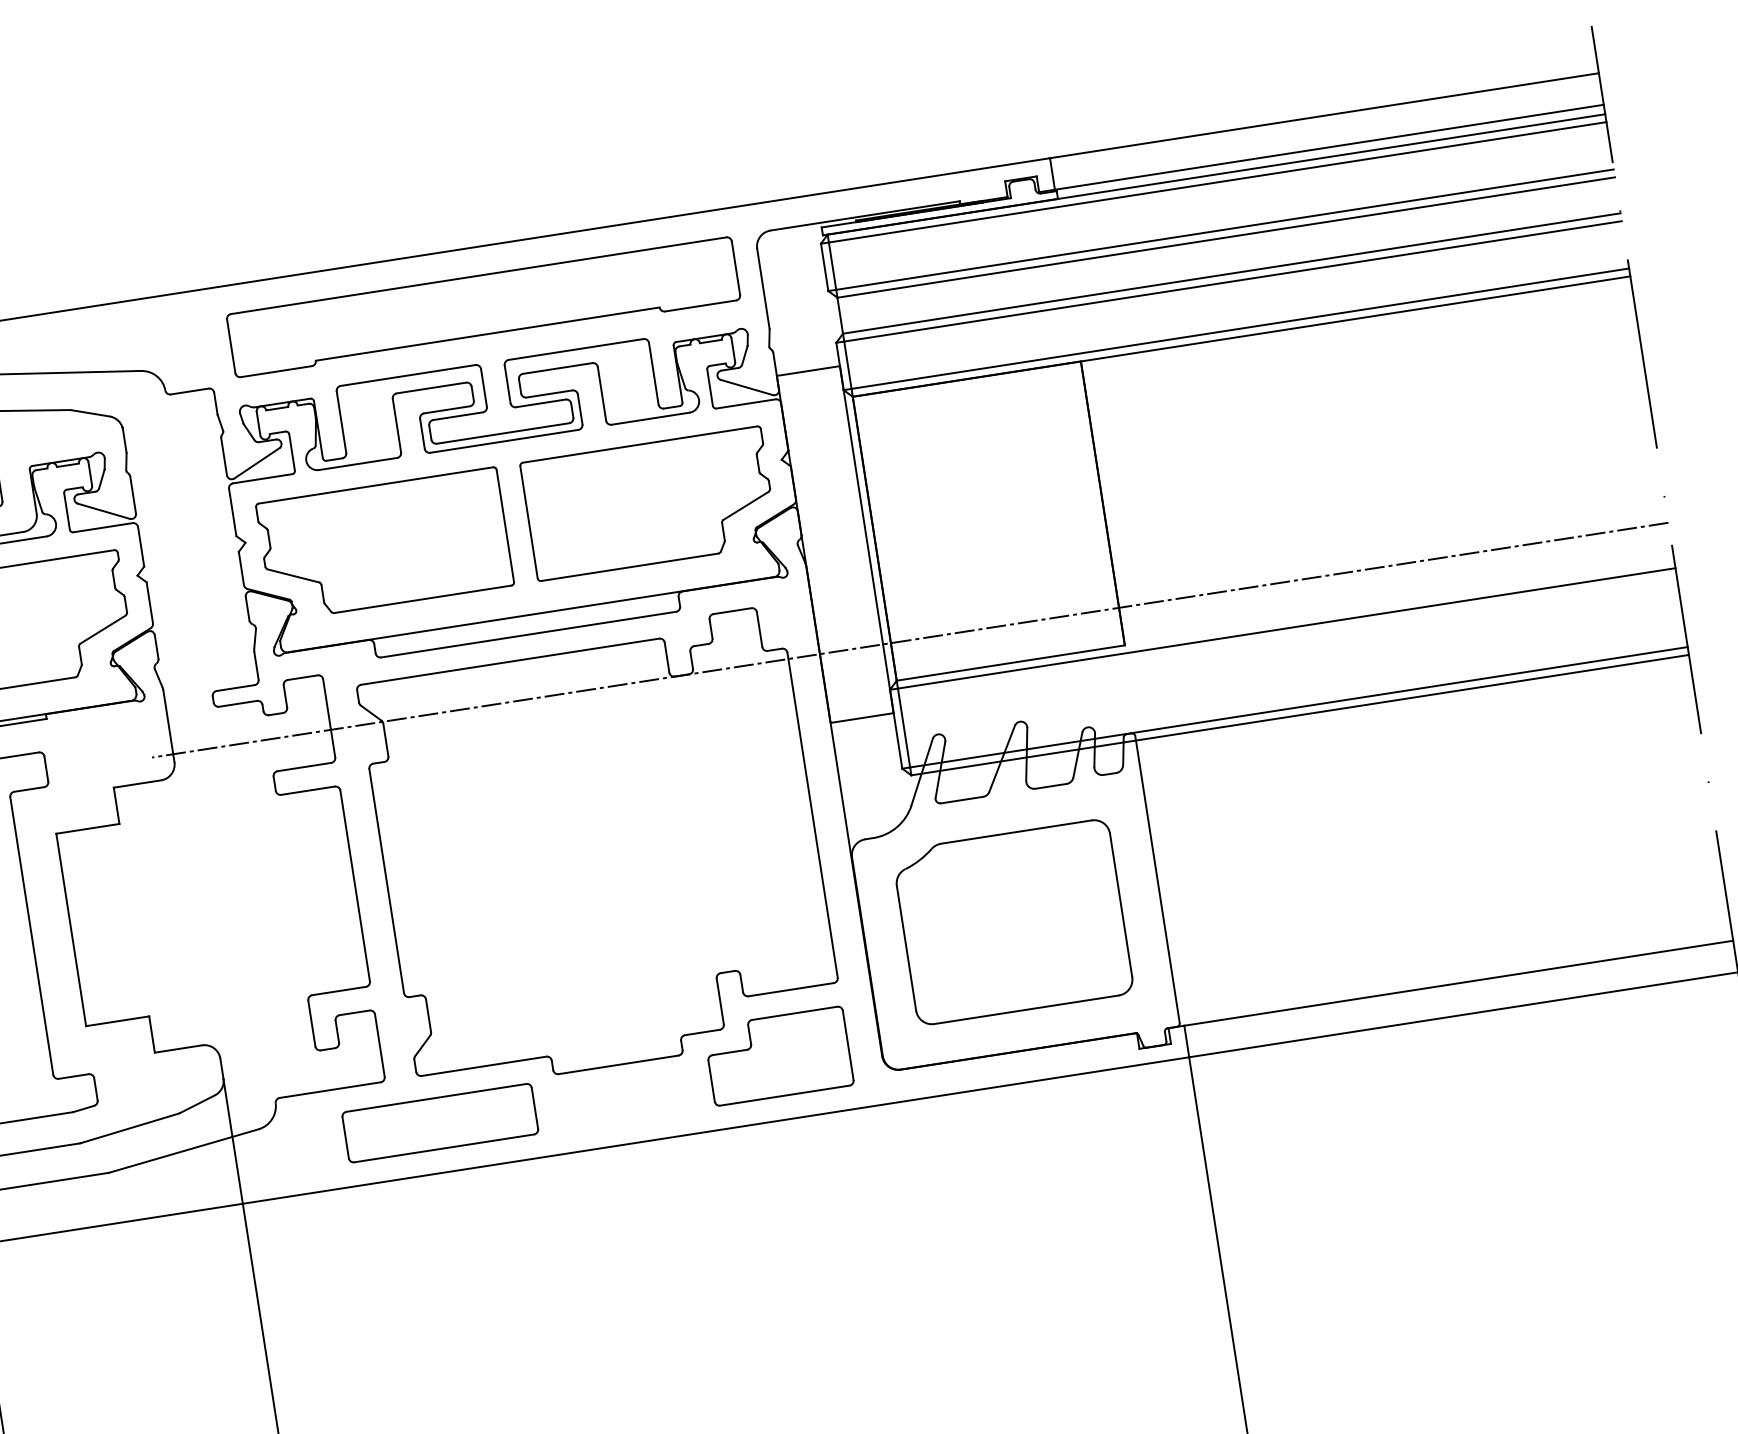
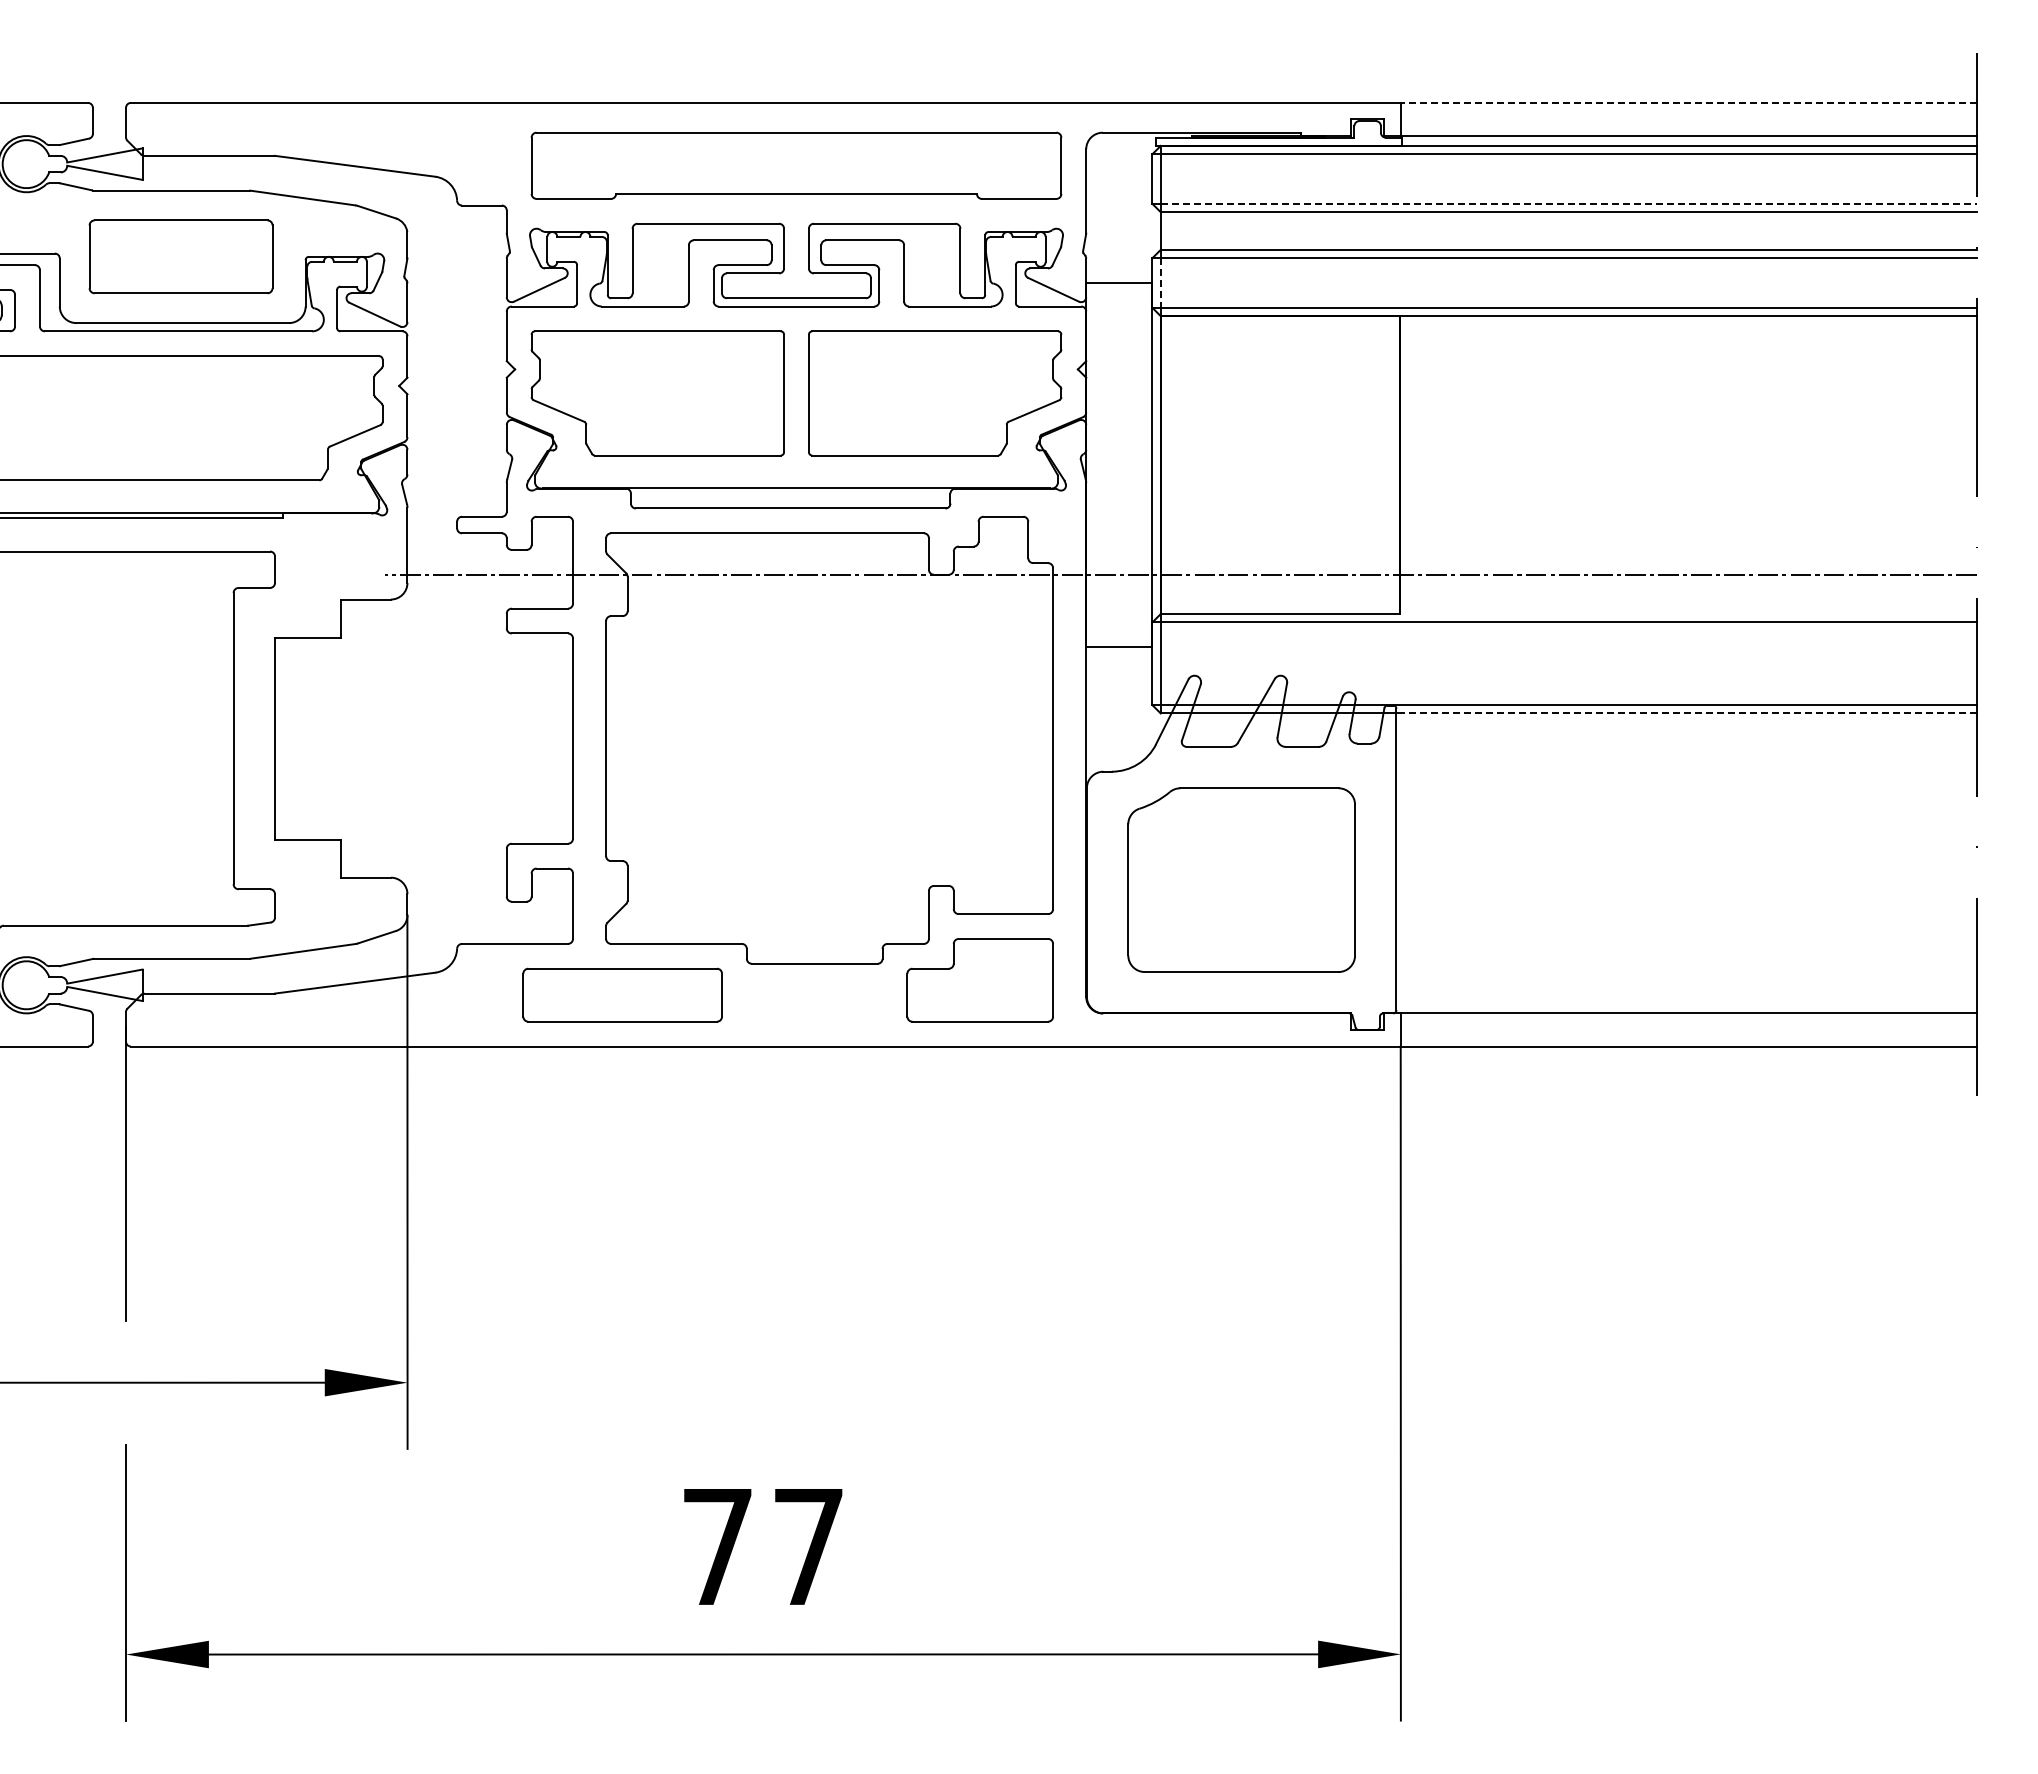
line: (1324, 115) -> (1688, 102), solid -> dashed
line: (1225, 229) -> (1569, 203), solid -> dashed
line: (847, 365) -> (1160, 283), solid -> dashed
line: (1414, 697) -> (1688, 713), solid -> dashed

